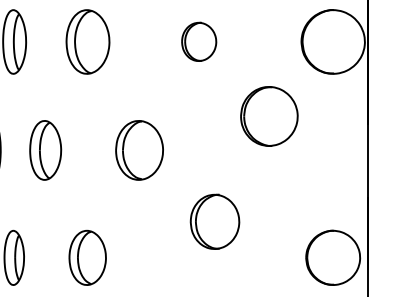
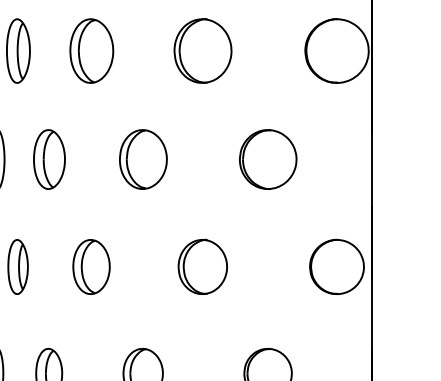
part: (198, 41) -> (202, 50), size x1.67
part: (269, 116) -> (268, 159), moved
part: (214, 221) -> (202, 266), moved

